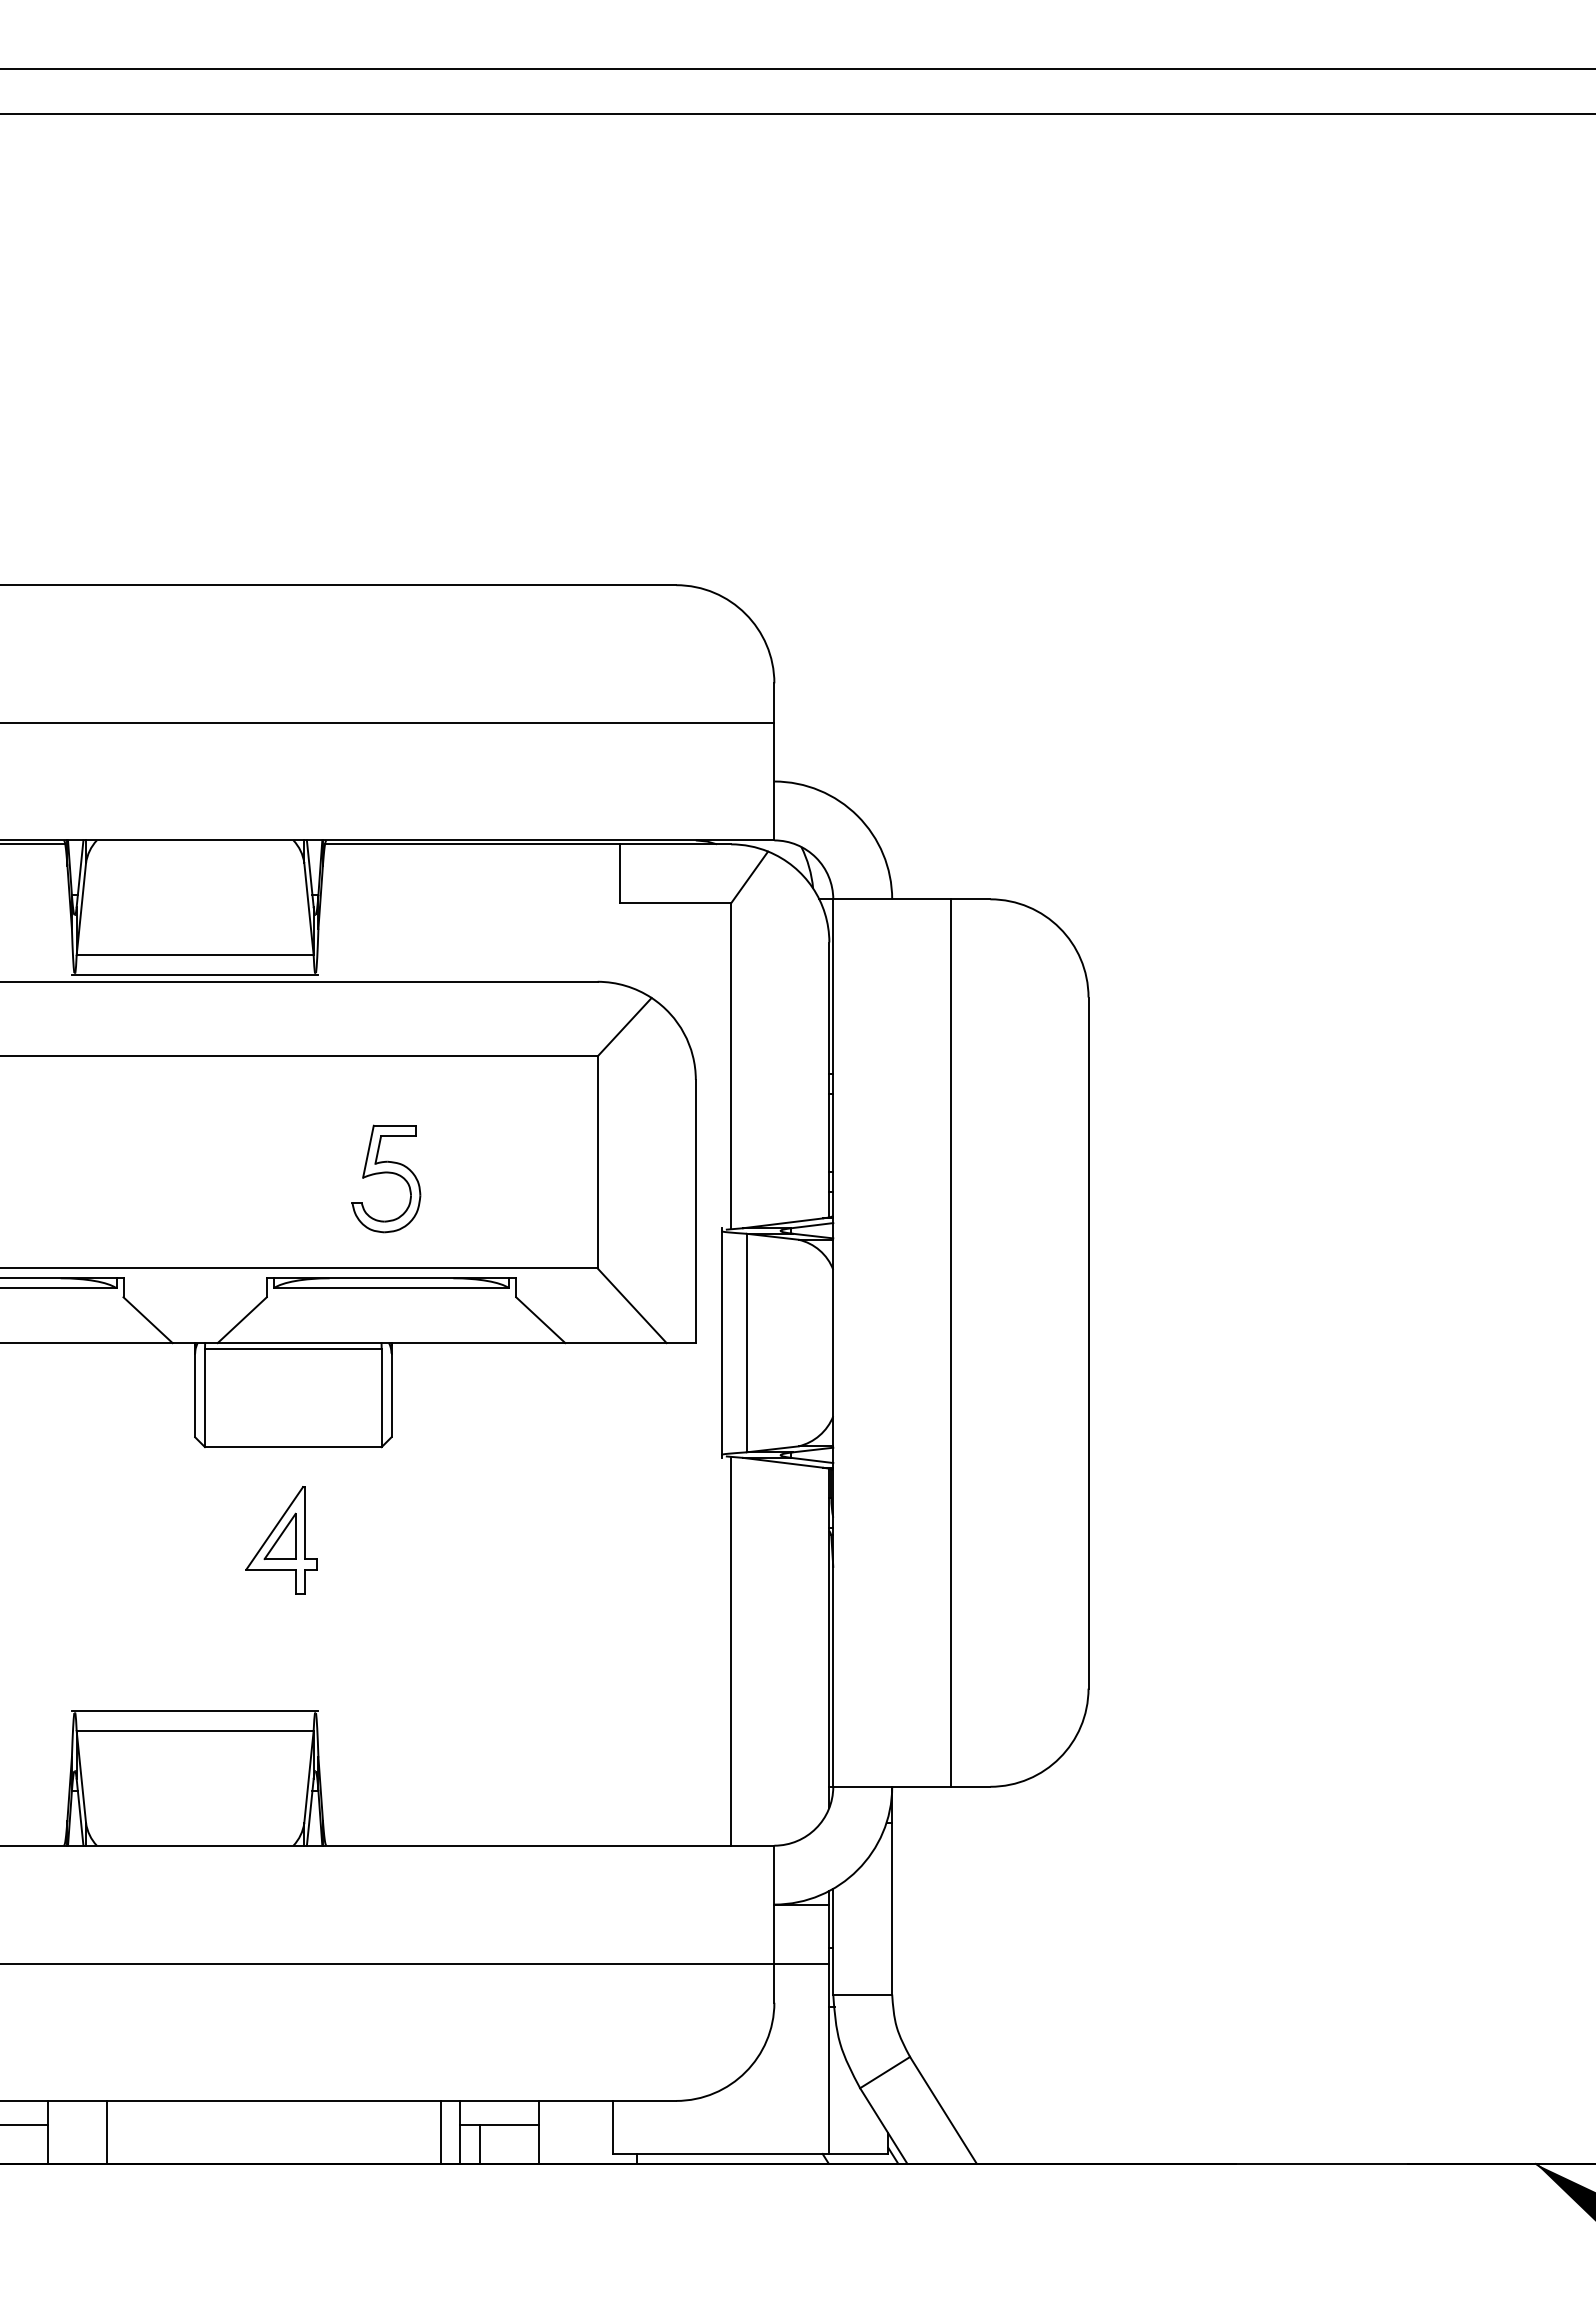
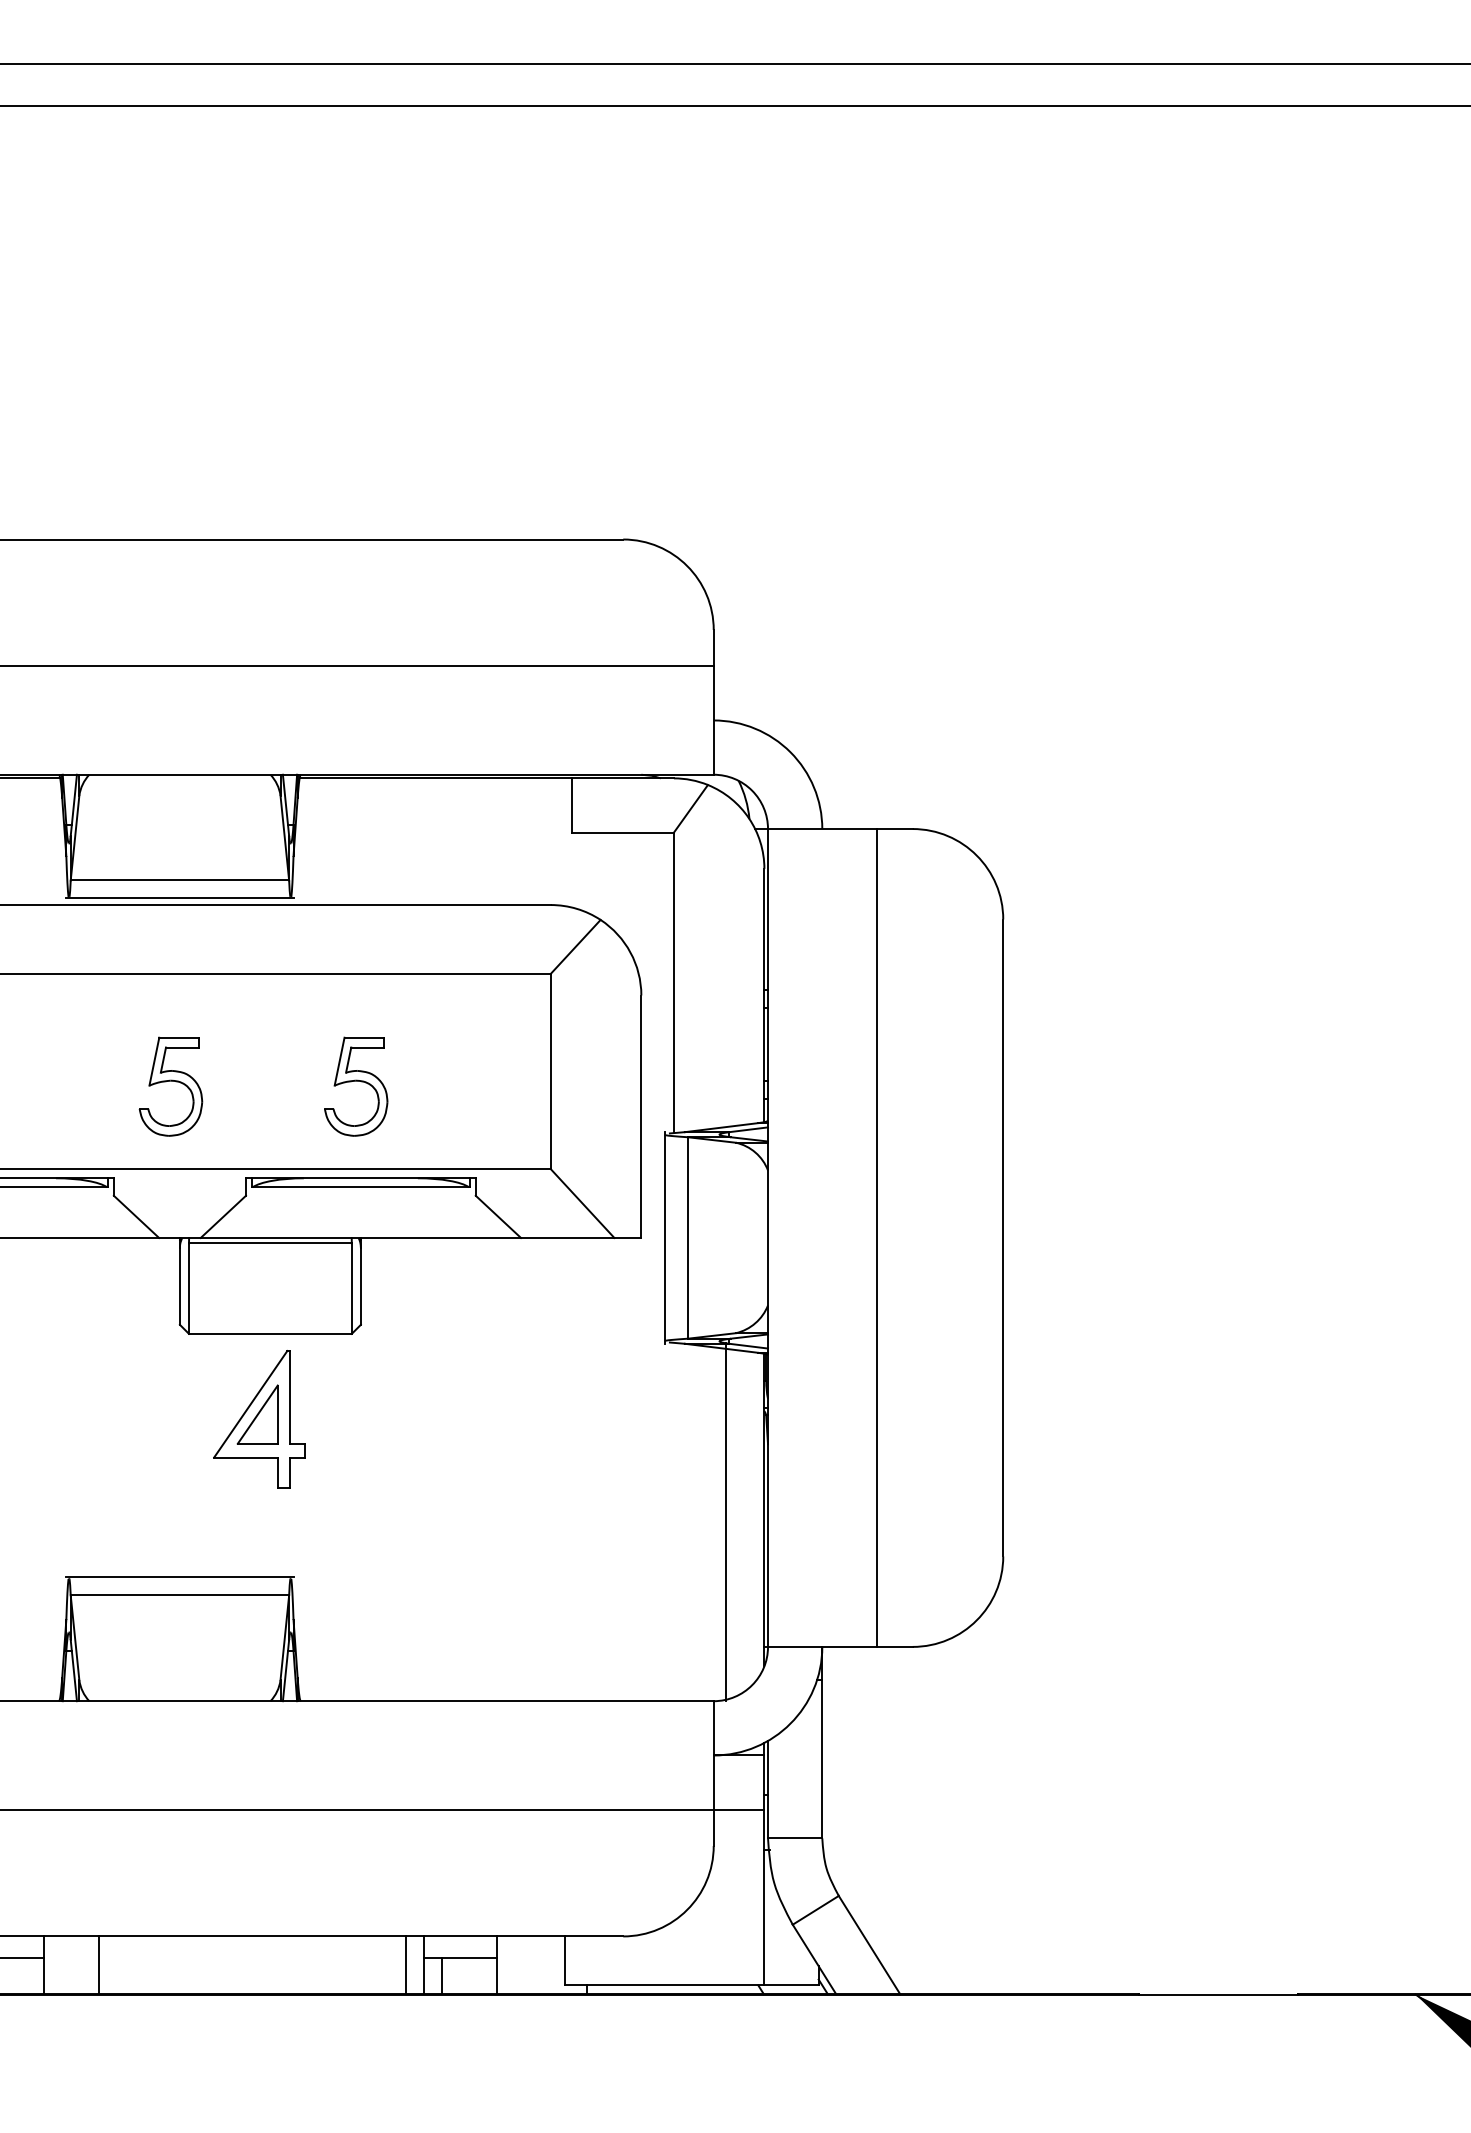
part: (185, 1178) -> (171, 1086), added
part: (281, 1540) -> (259, 1419), size x1.4
line: (731, 1650) -> (726, 1521), moved

